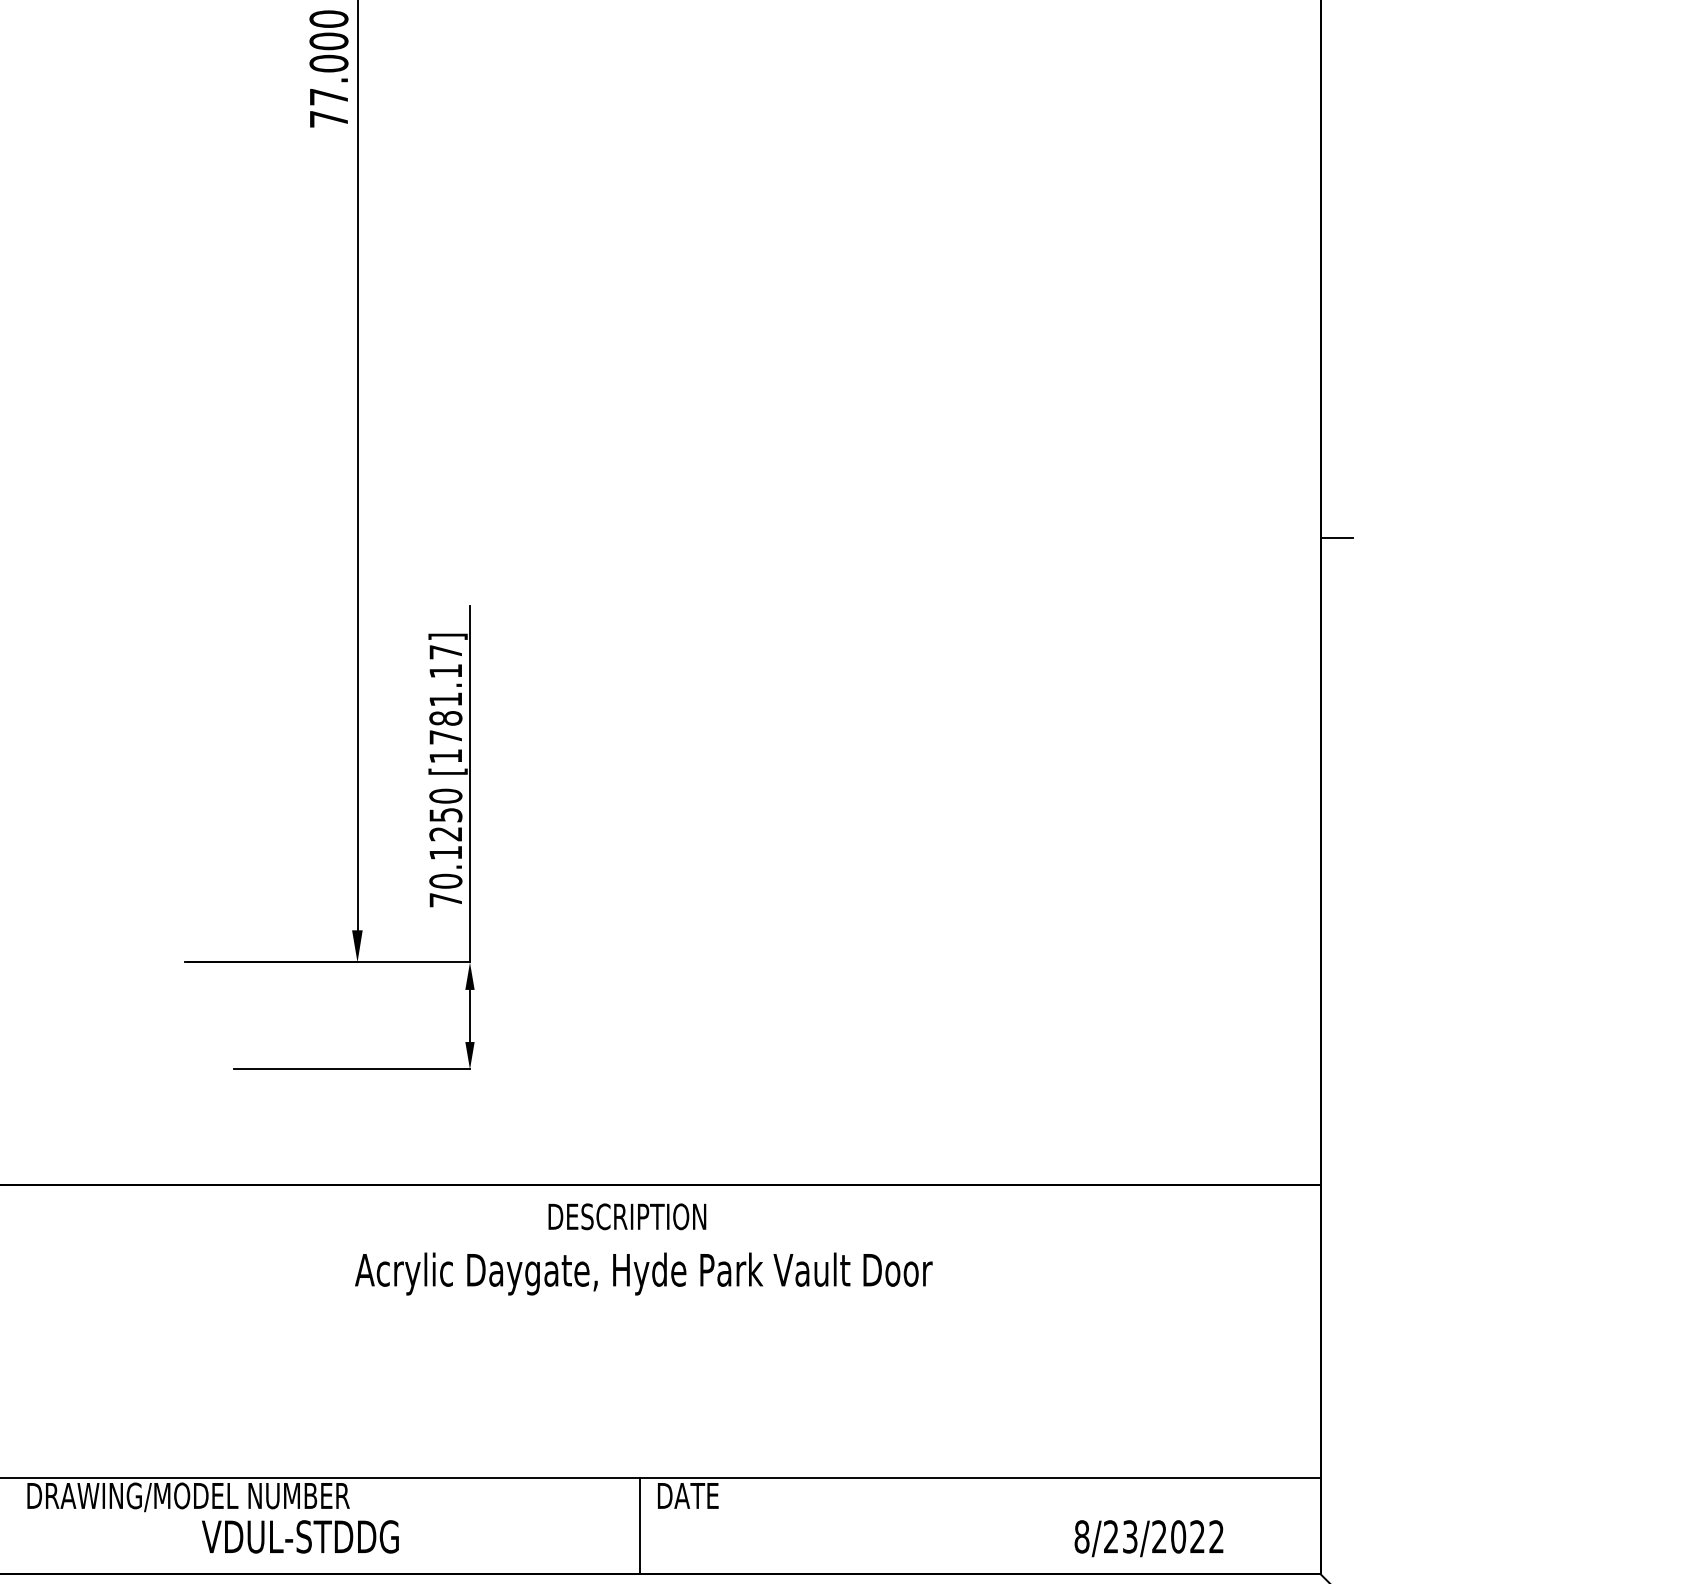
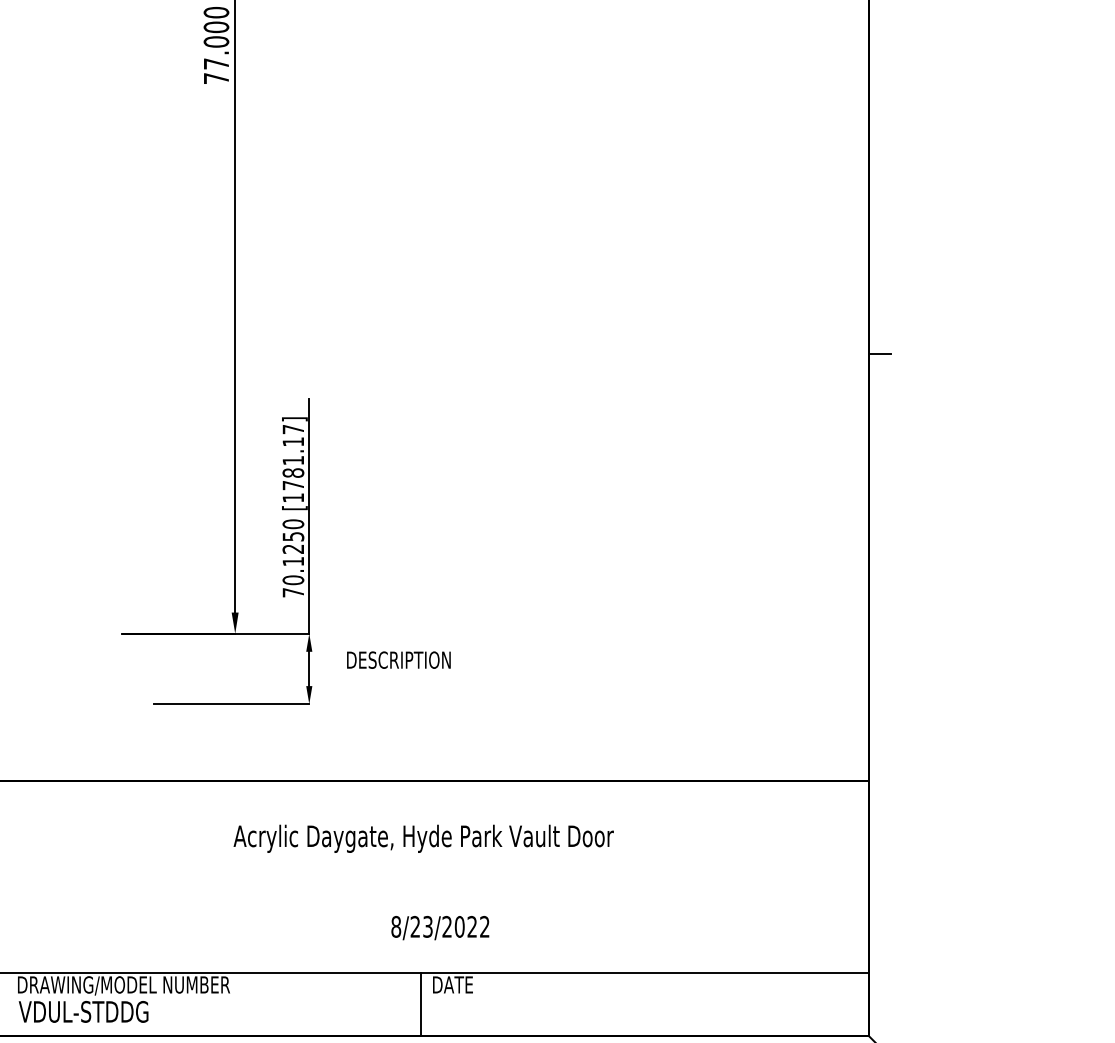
text: (626, 1215) -> (398, 659), moved
text: (300, 1536) -> (83, 1011), moved
text: (1149, 1539) -> (440, 928), moved

